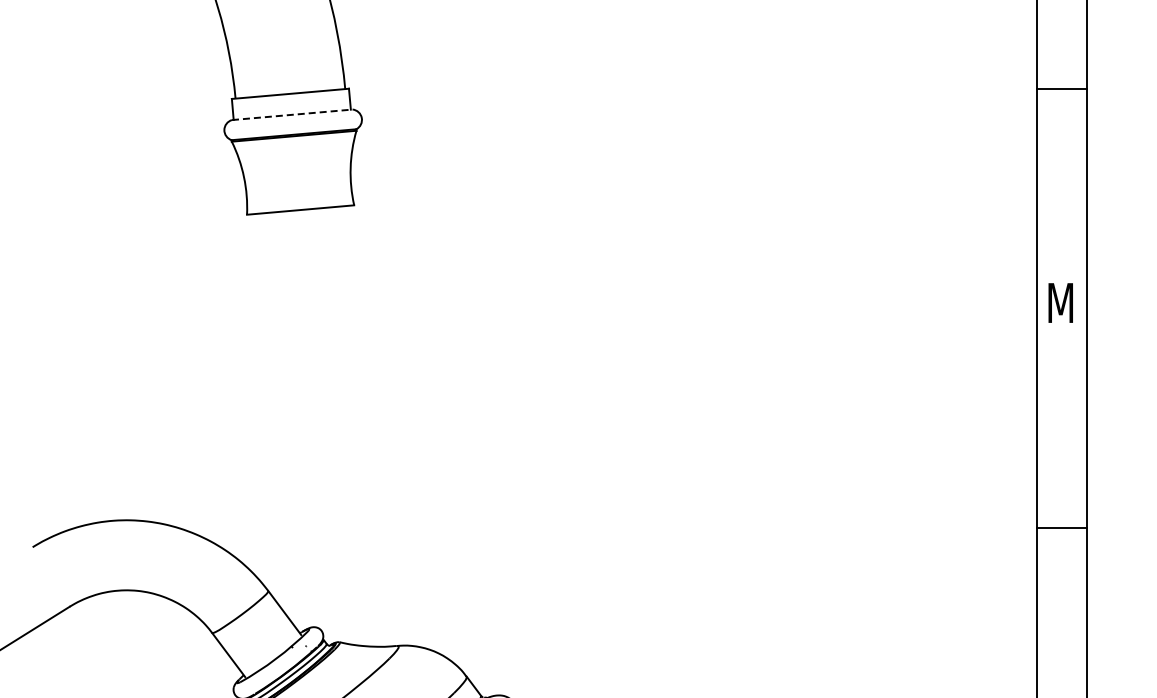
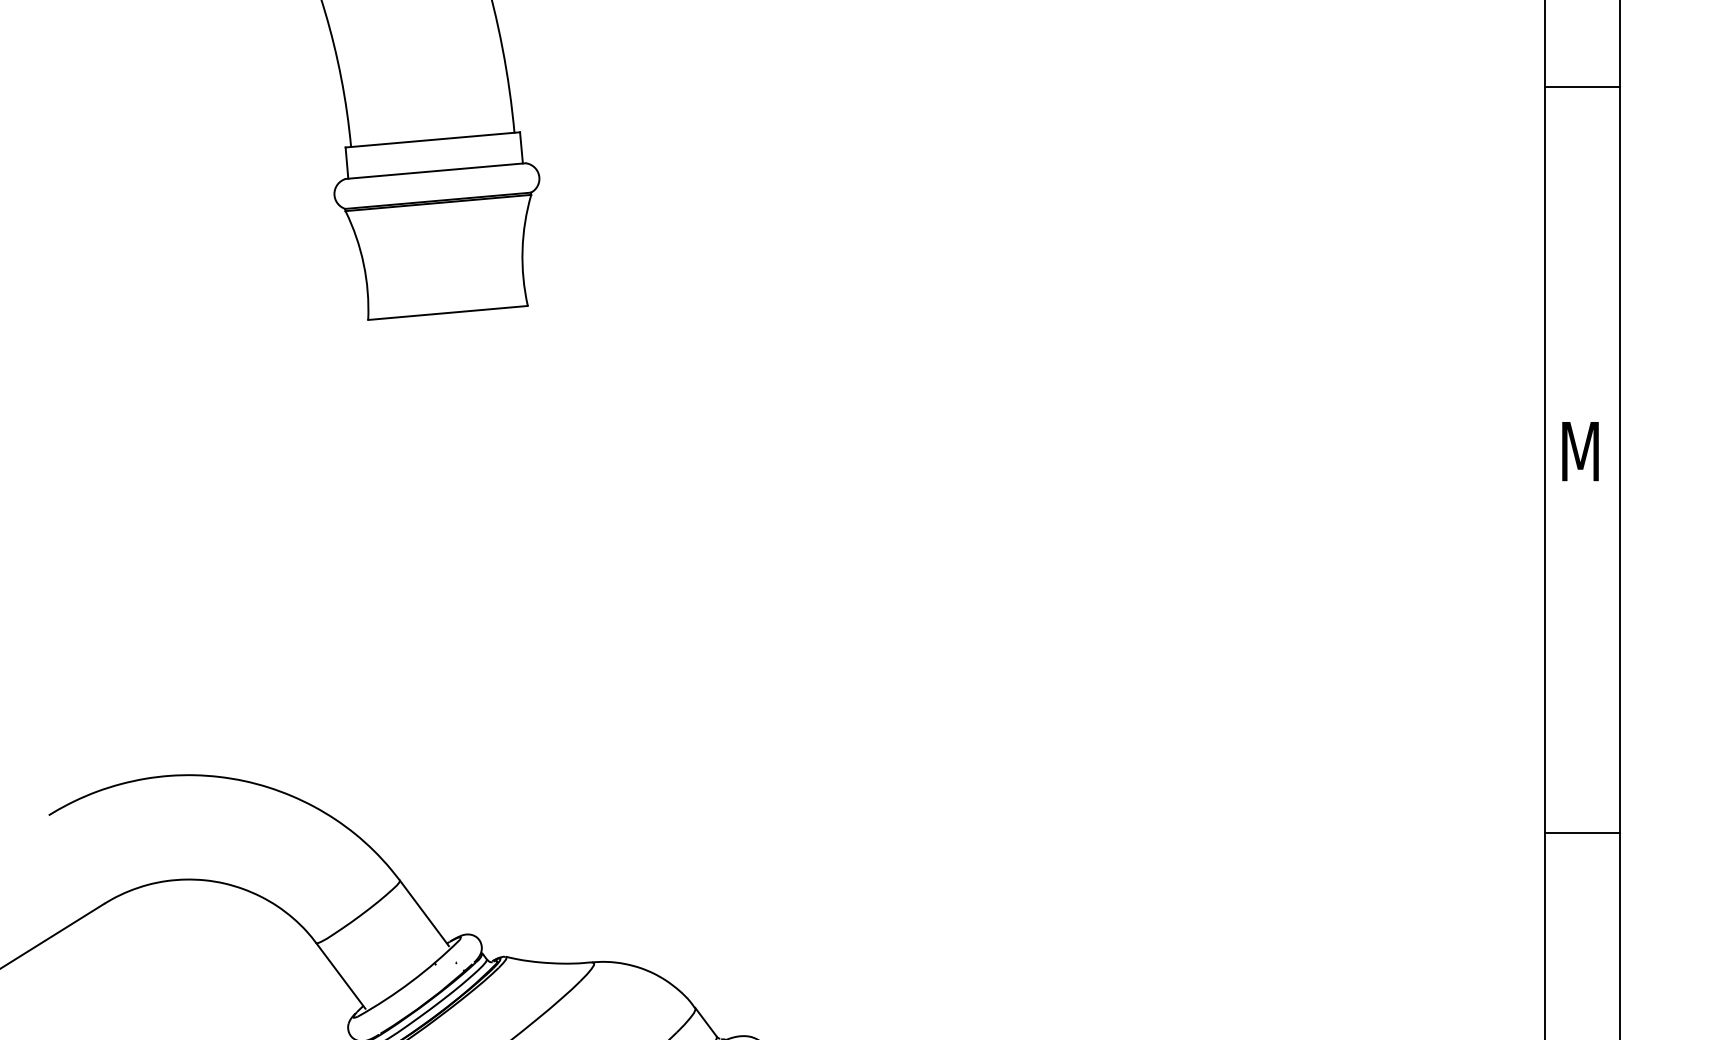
line: (1062, 88) -> (1583, 87), moved
line: (292, 114) -> (435, 170), dashed -> solid
line: (1062, 527) -> (1583, 832), moved

